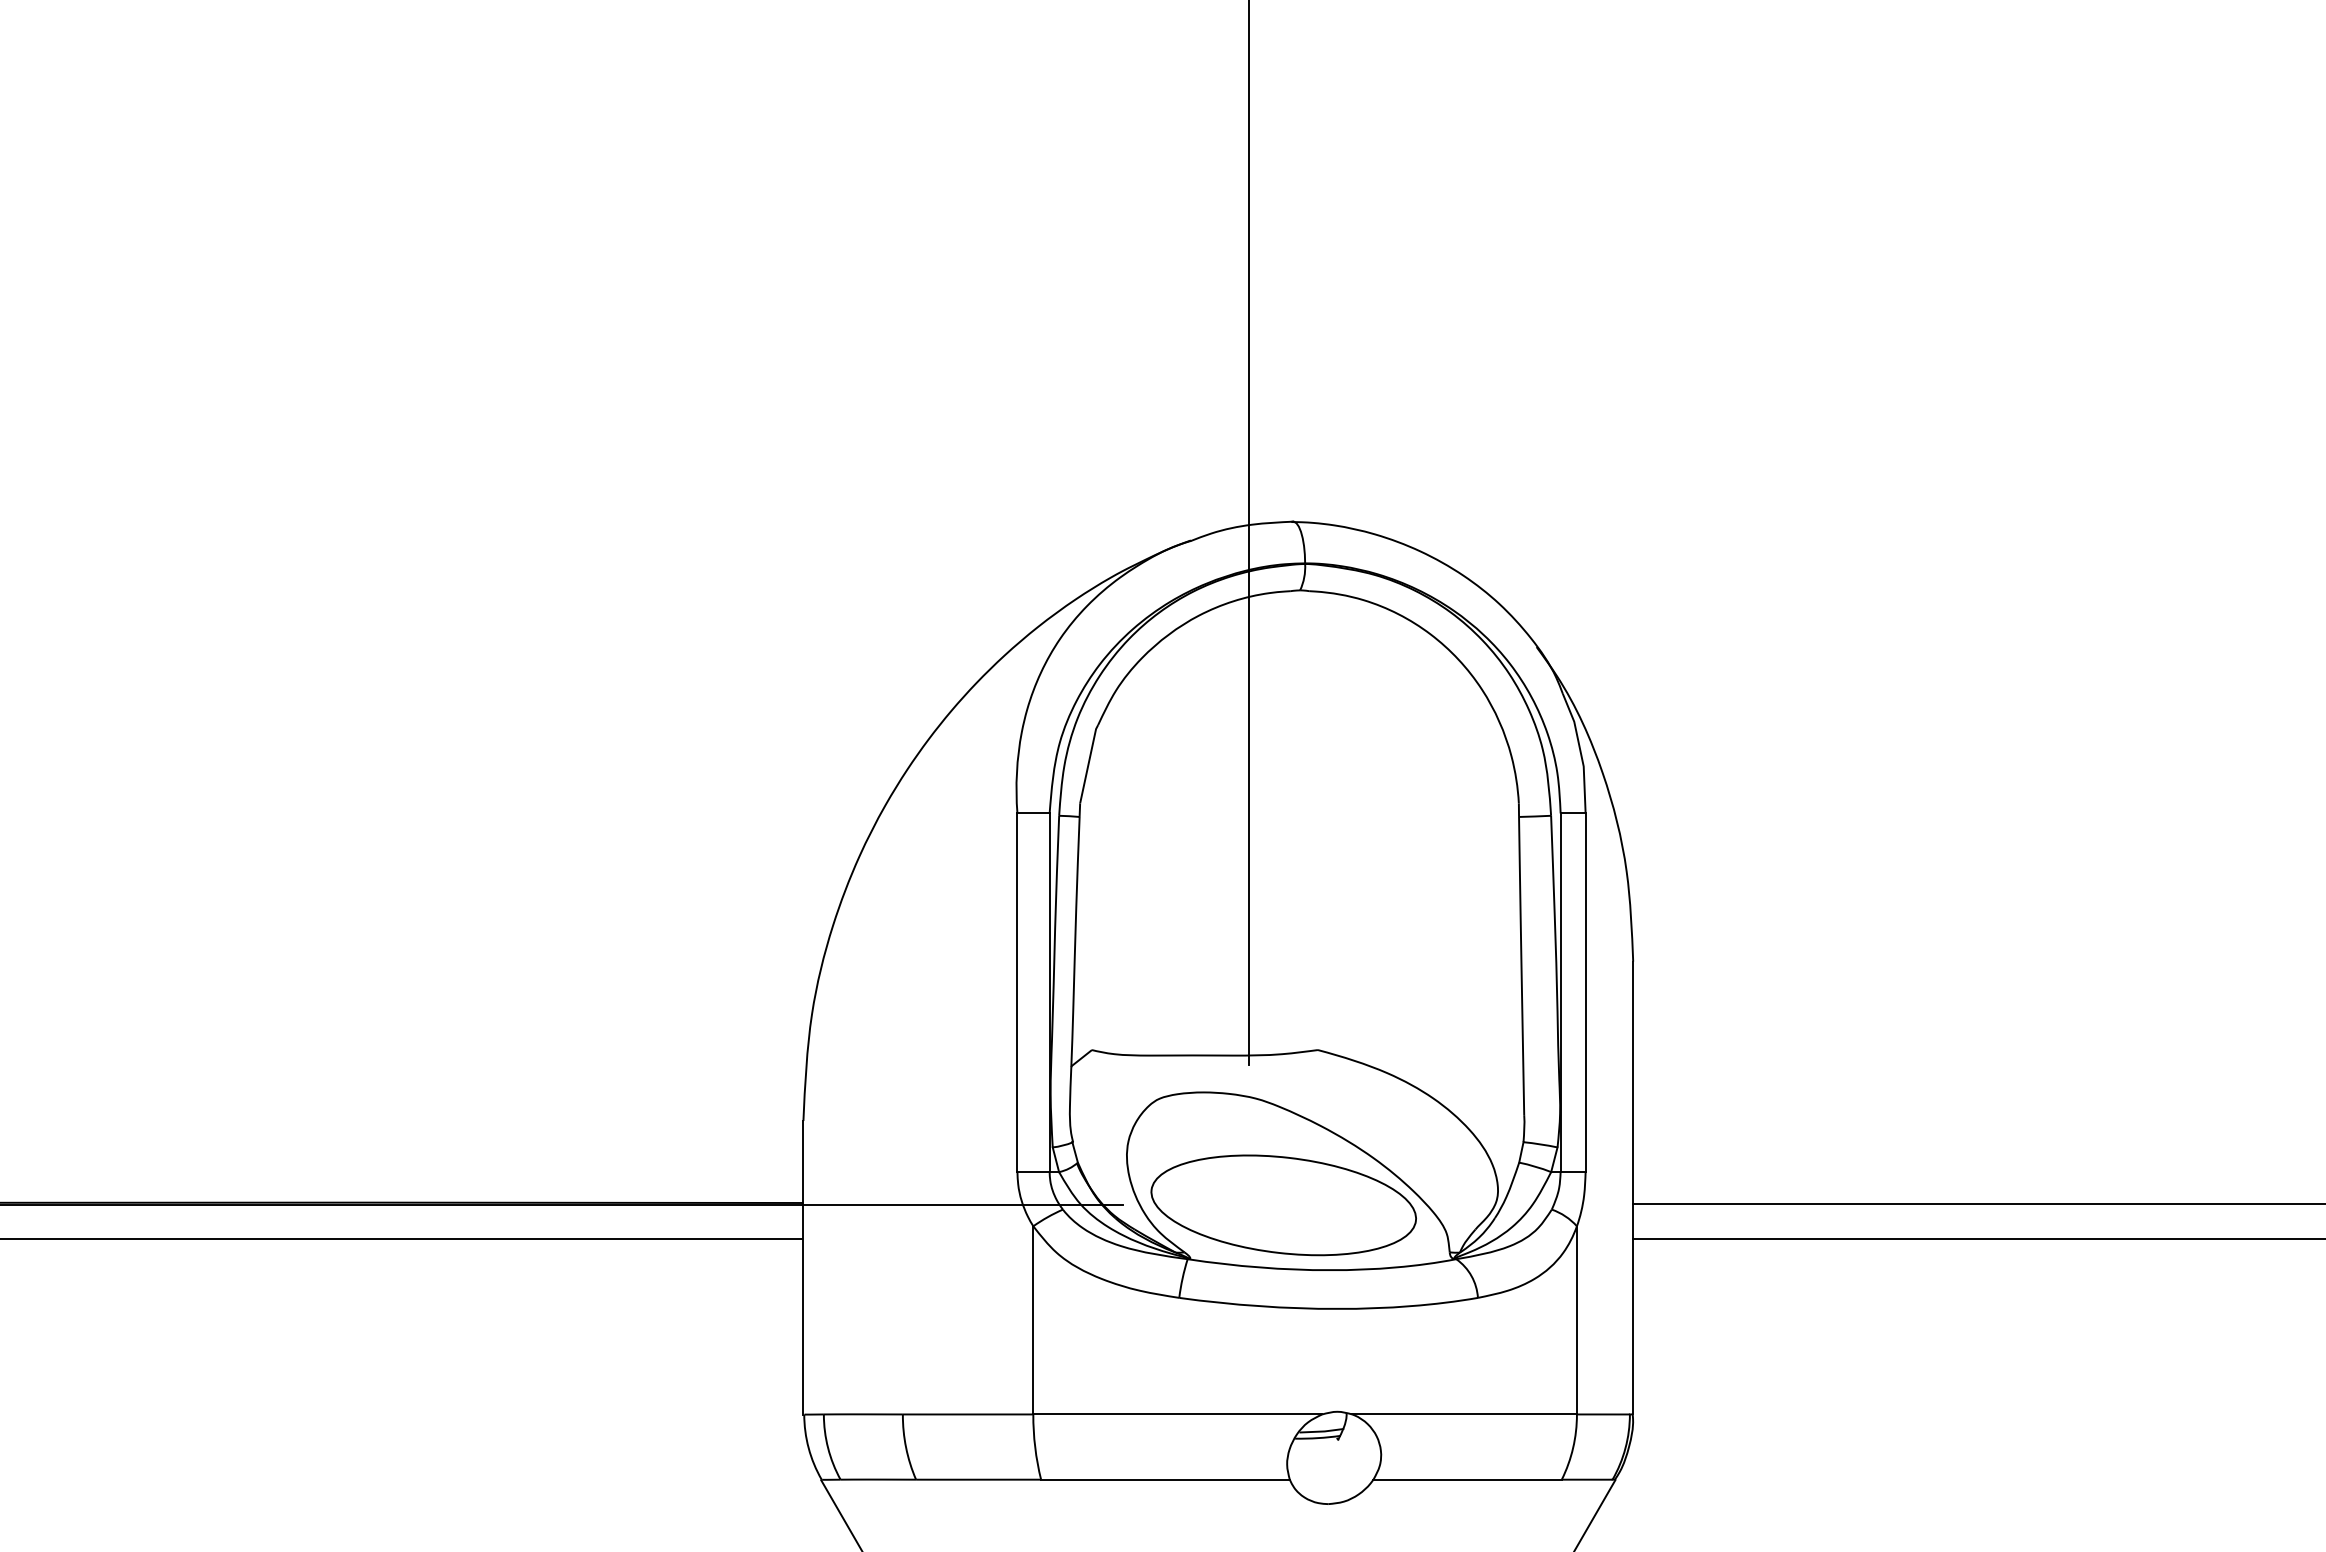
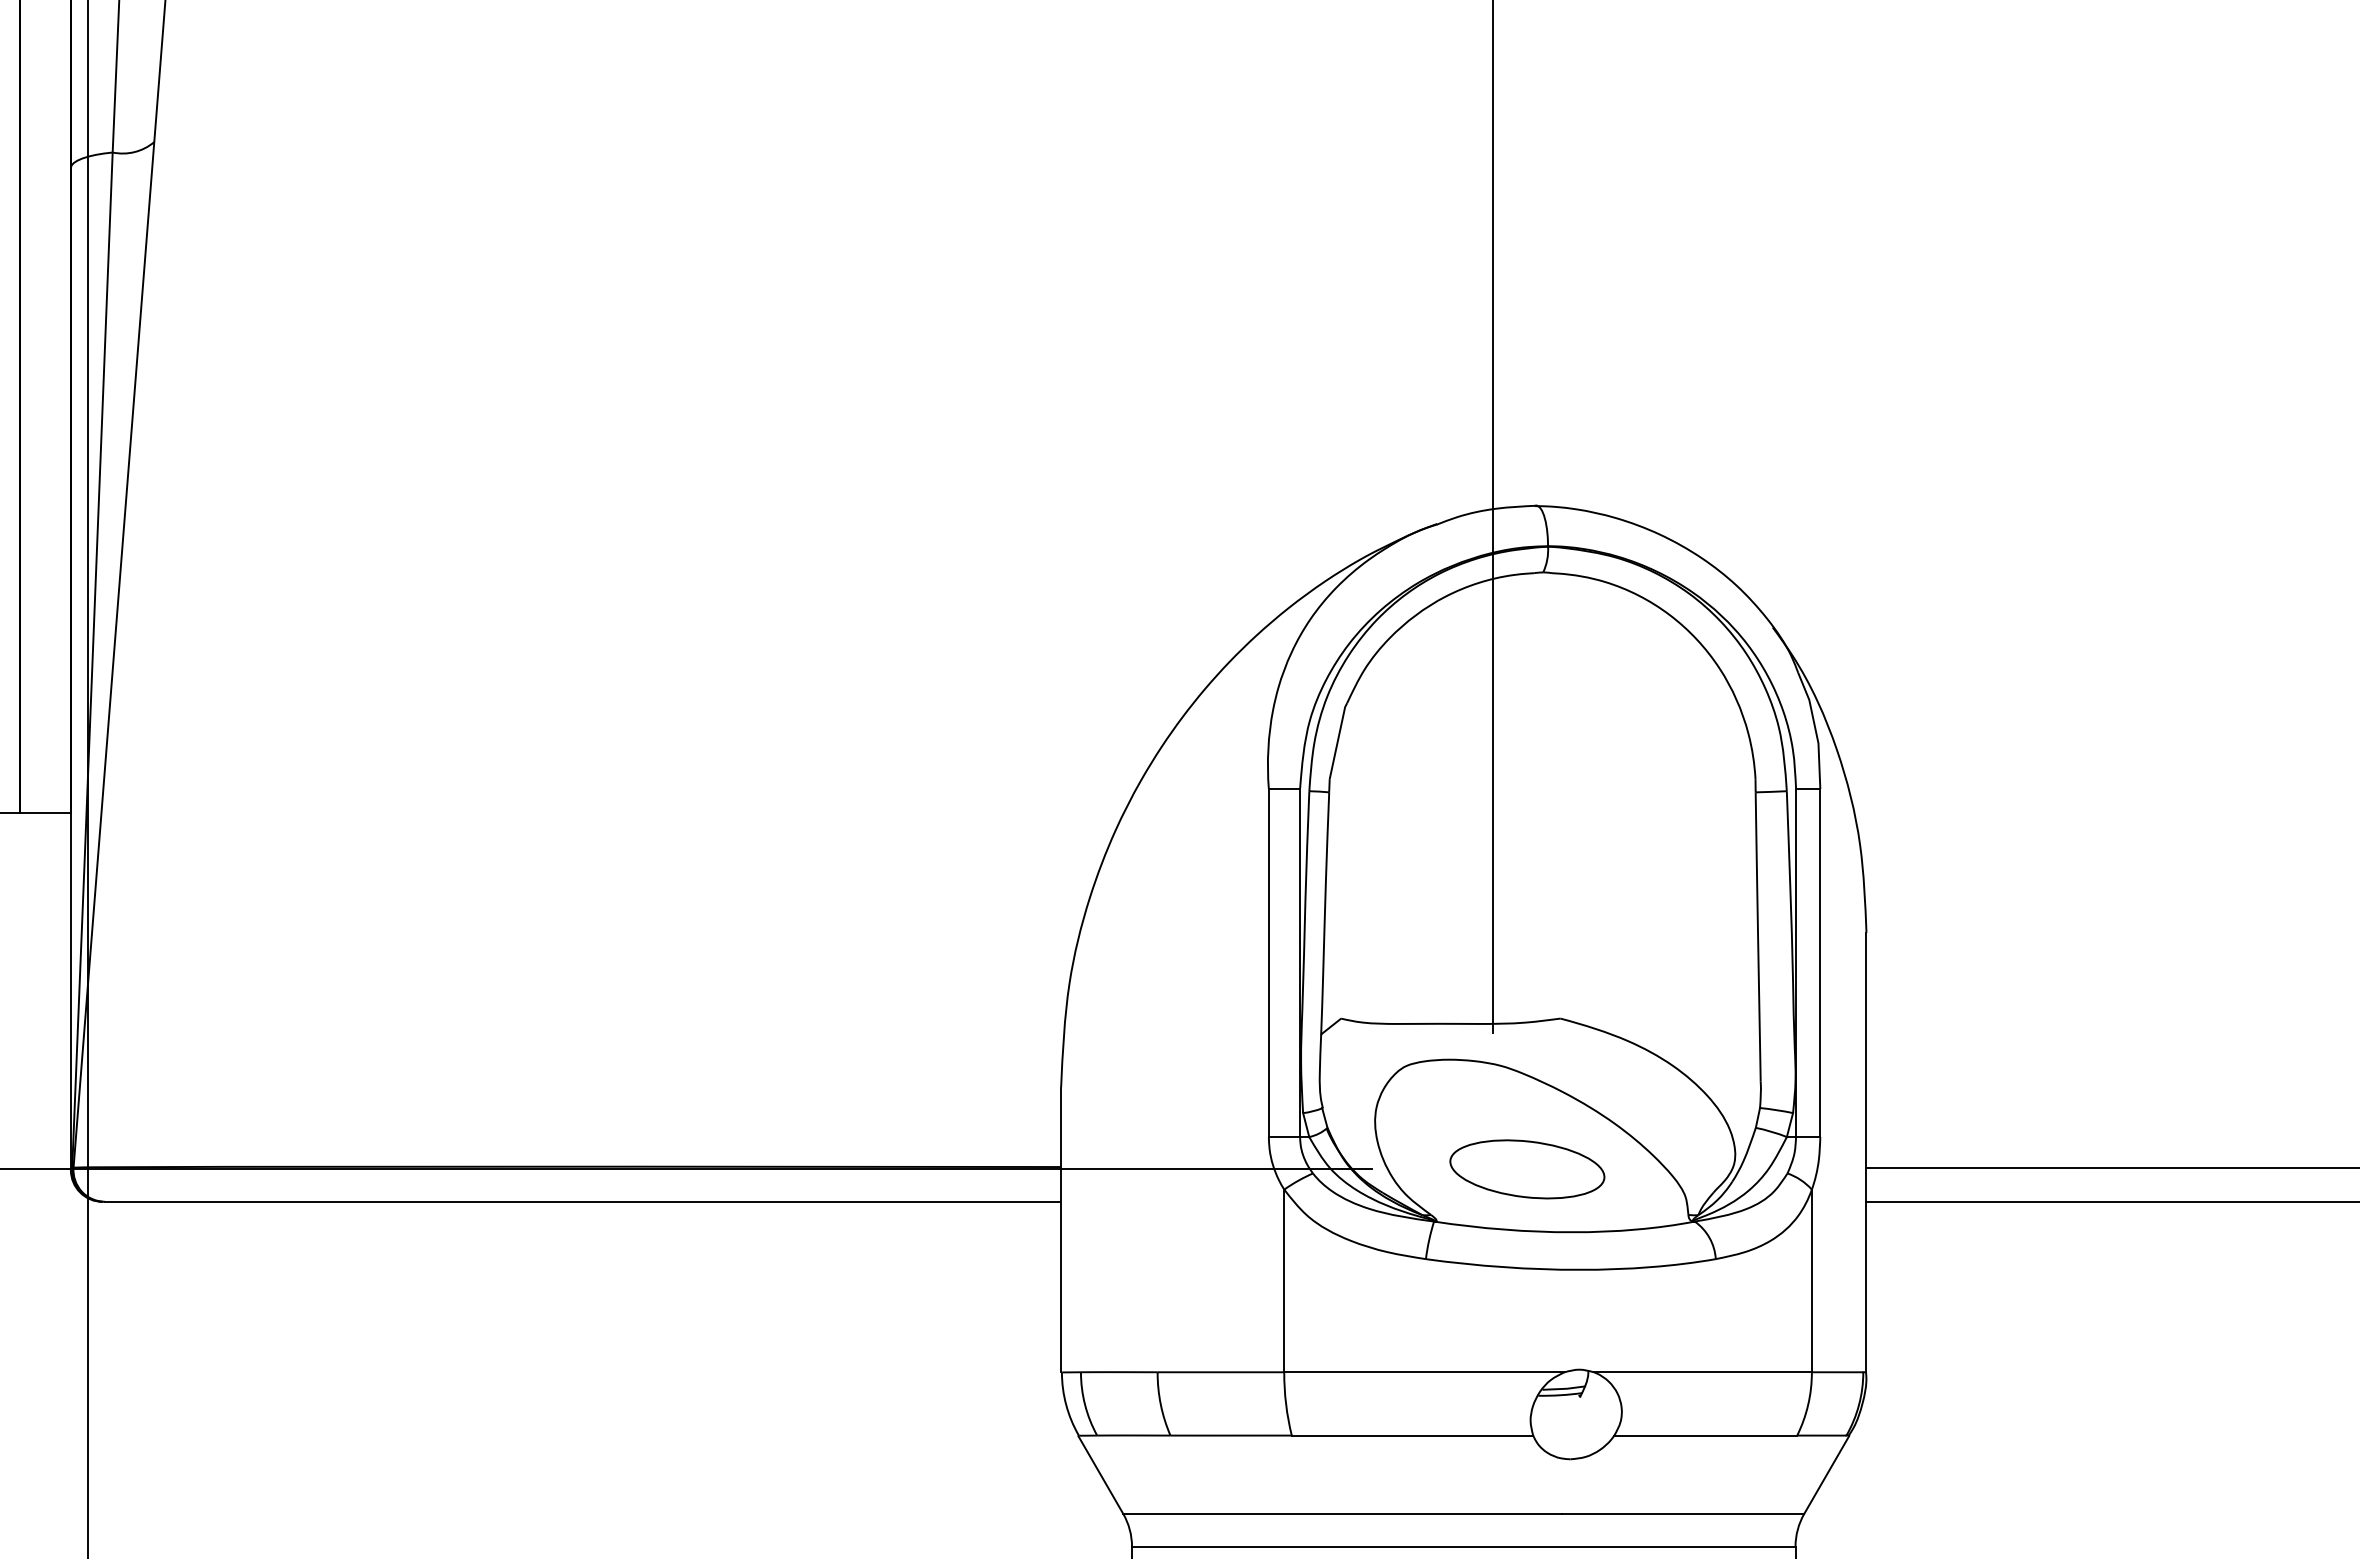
part: (1283, 1205) -> (1527, 1169), size x0.6

